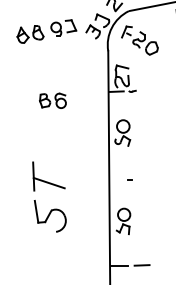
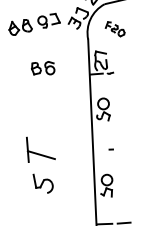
part: (139, 40) -> (114, 29), size x0.6
part: (52, 100) -> (42, 68), moved
part: (49, 216) -> (42, 183), size x0.7

